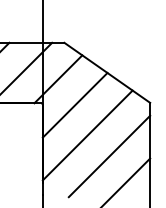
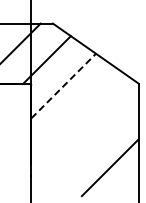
line: (75, 105) -> (64, 86), solid -> dashed
line: (87, 135) -> (76, 116), removed
line: (109, 156) -> (98, 137), removed

